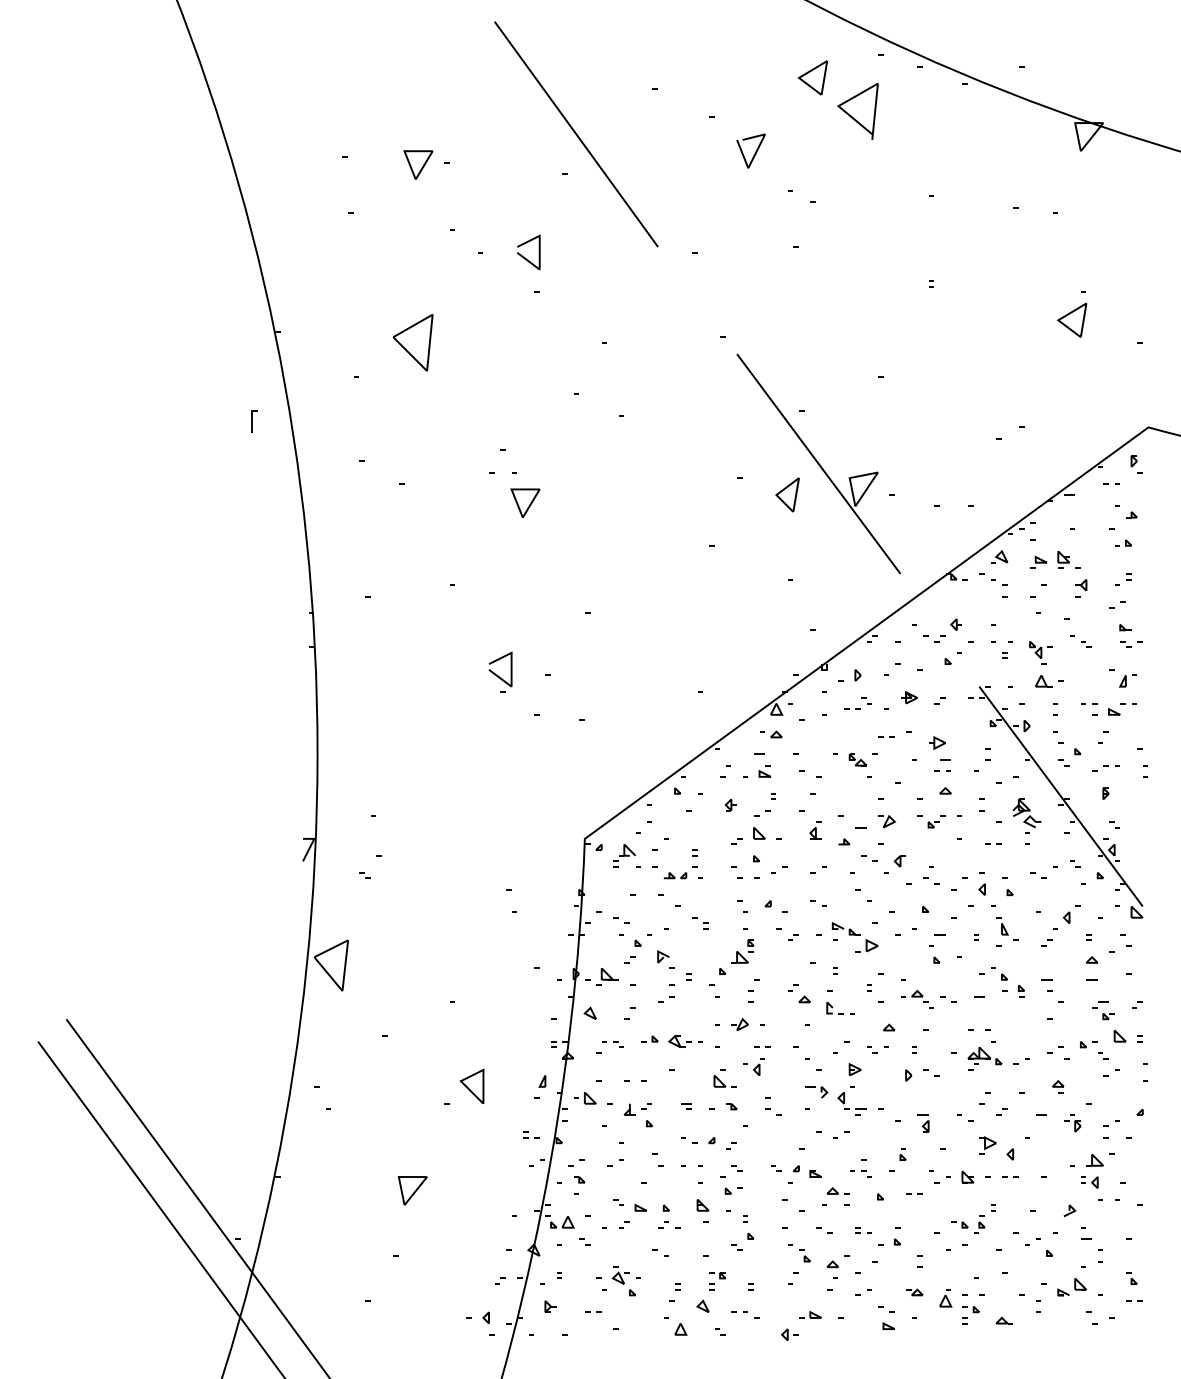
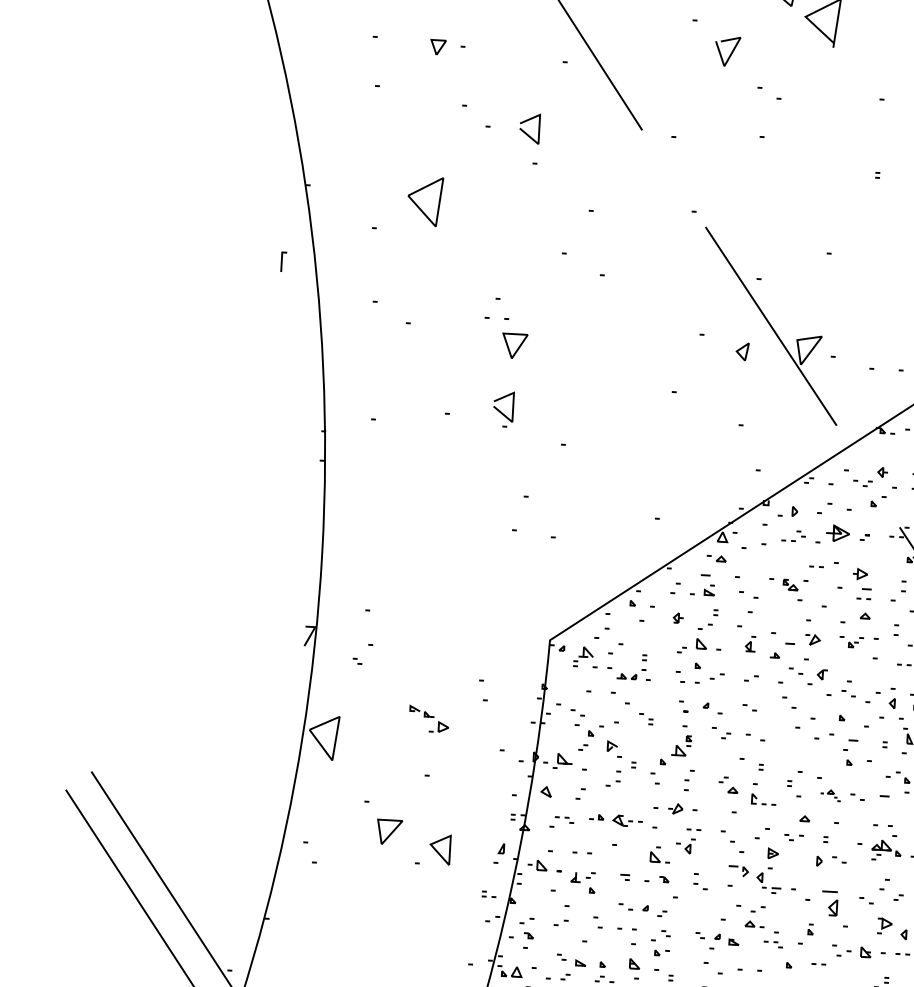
part: (418, 164) -> (438, 47), size x0.6
part: (787, 494) -> (742, 351), size x0.6
part: (500, 671) -> (503, 408), moved
part: (909, 697) -> (838, 533), size x1.6
part: (854, 937) -> (428, 719), moved
part: (917, 998) -> (830, 794), size x0.7
part: (923, 1123) -> (830, 903), size x1.6
part: (412, 1190) -> (389, 832), moved
part: (837, 1190) -> (754, 923), moved

